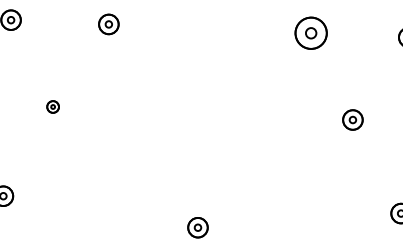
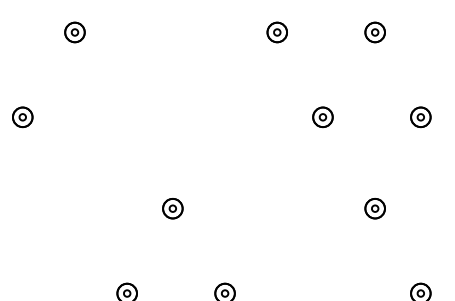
part: (310, 33) -> (276, 32), size x0.62
part: (52, 107) -> (22, 117), size x1.67
part: (197, 227) -> (172, 208), moved

